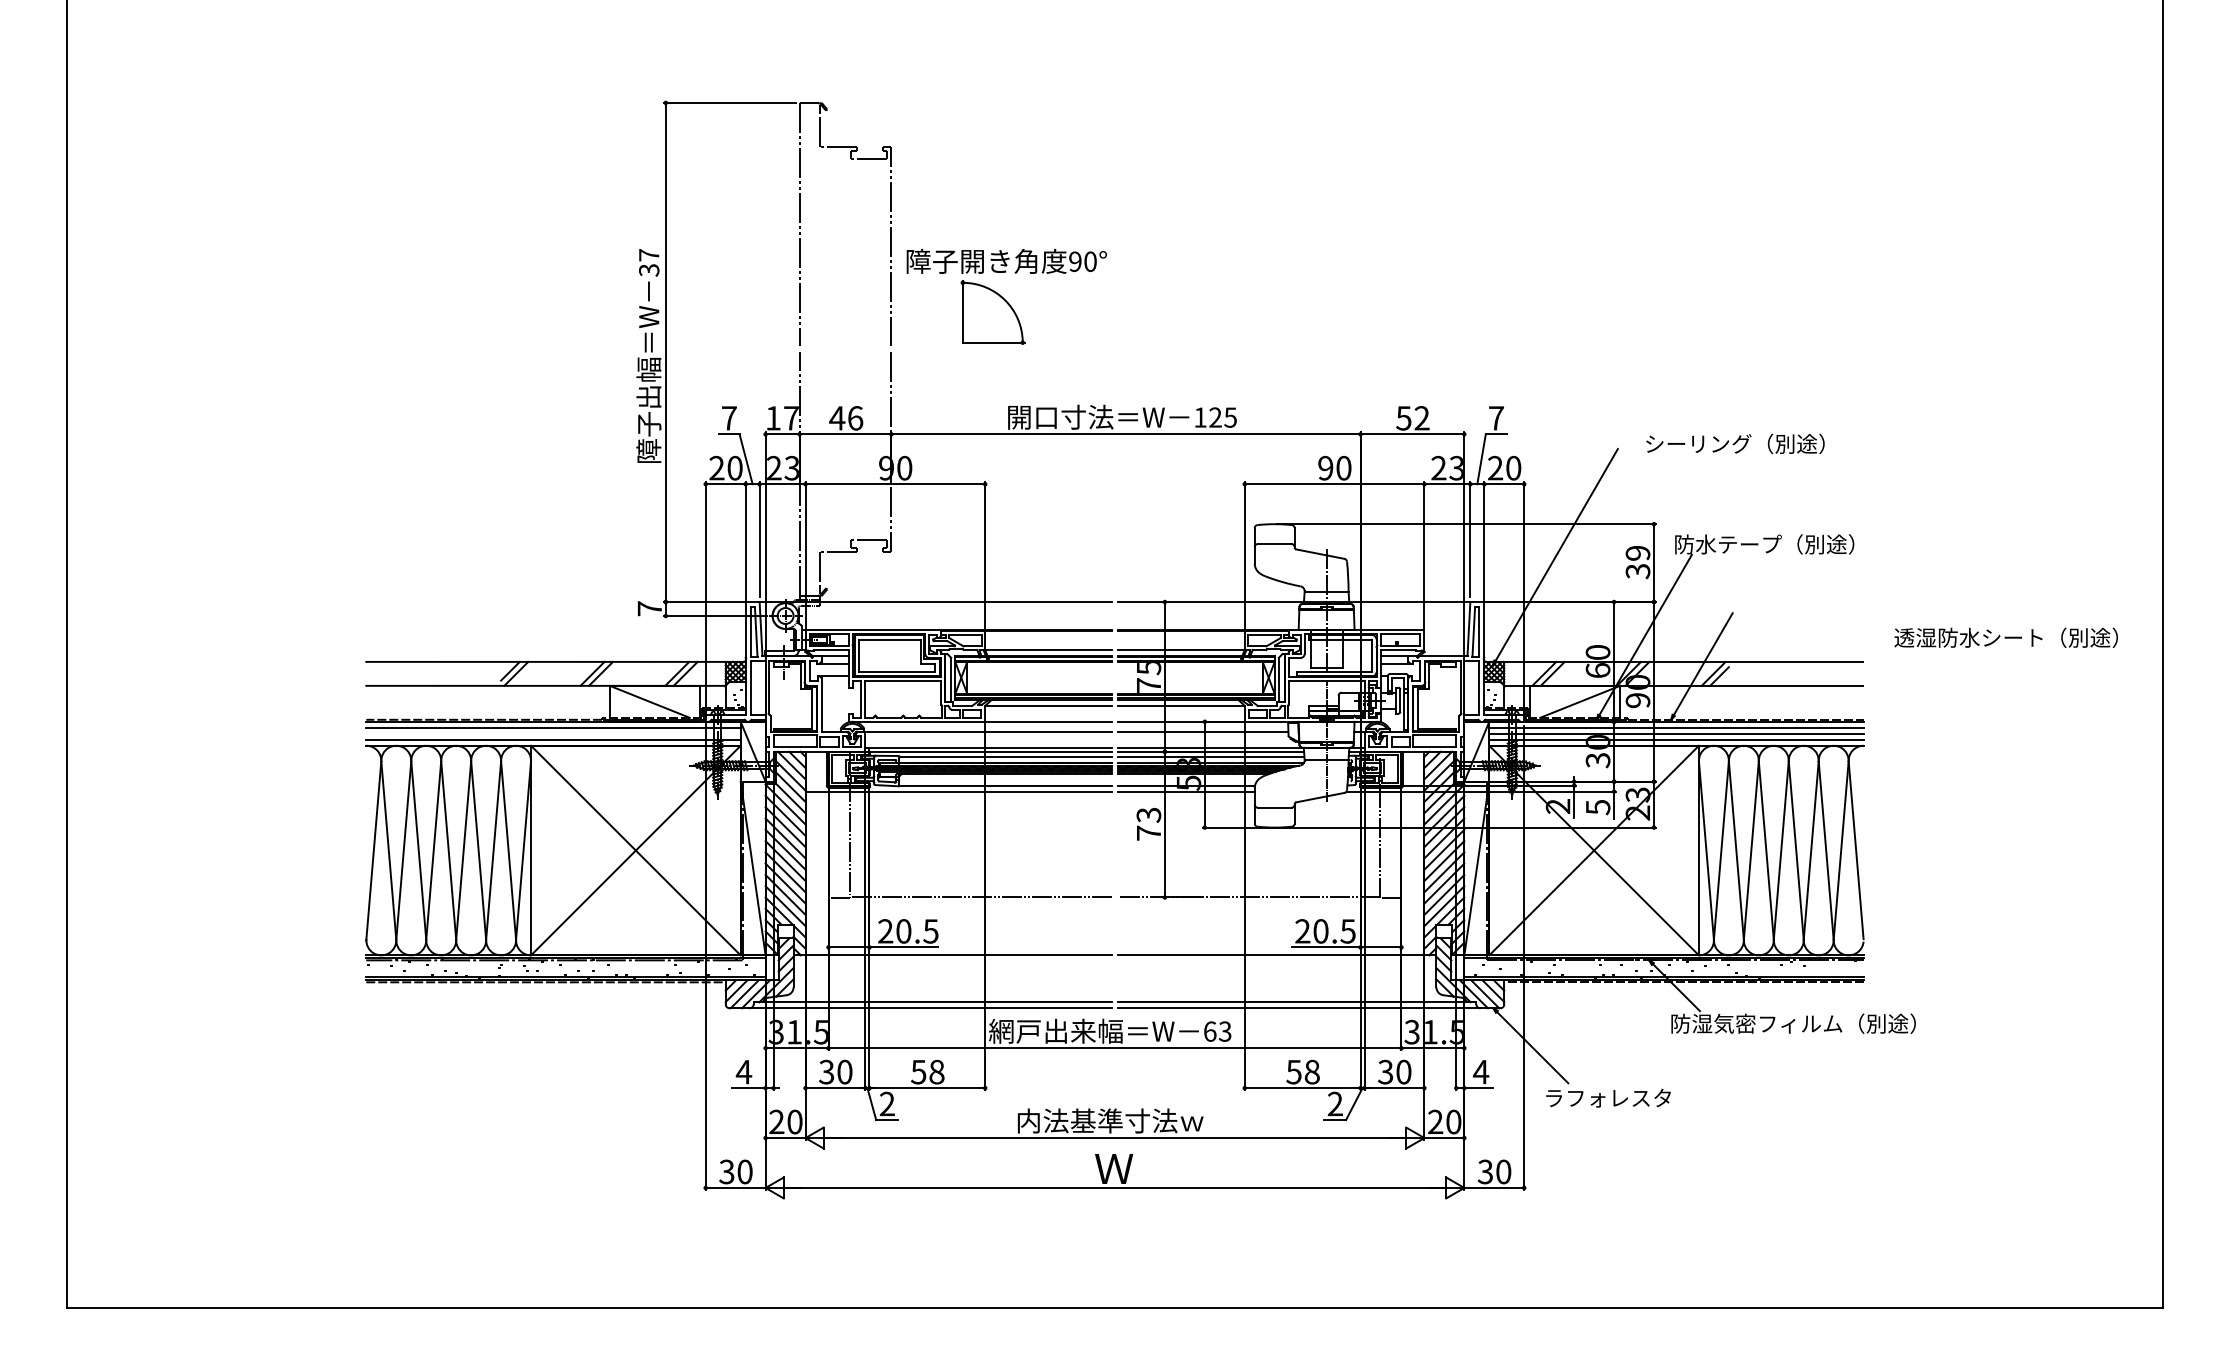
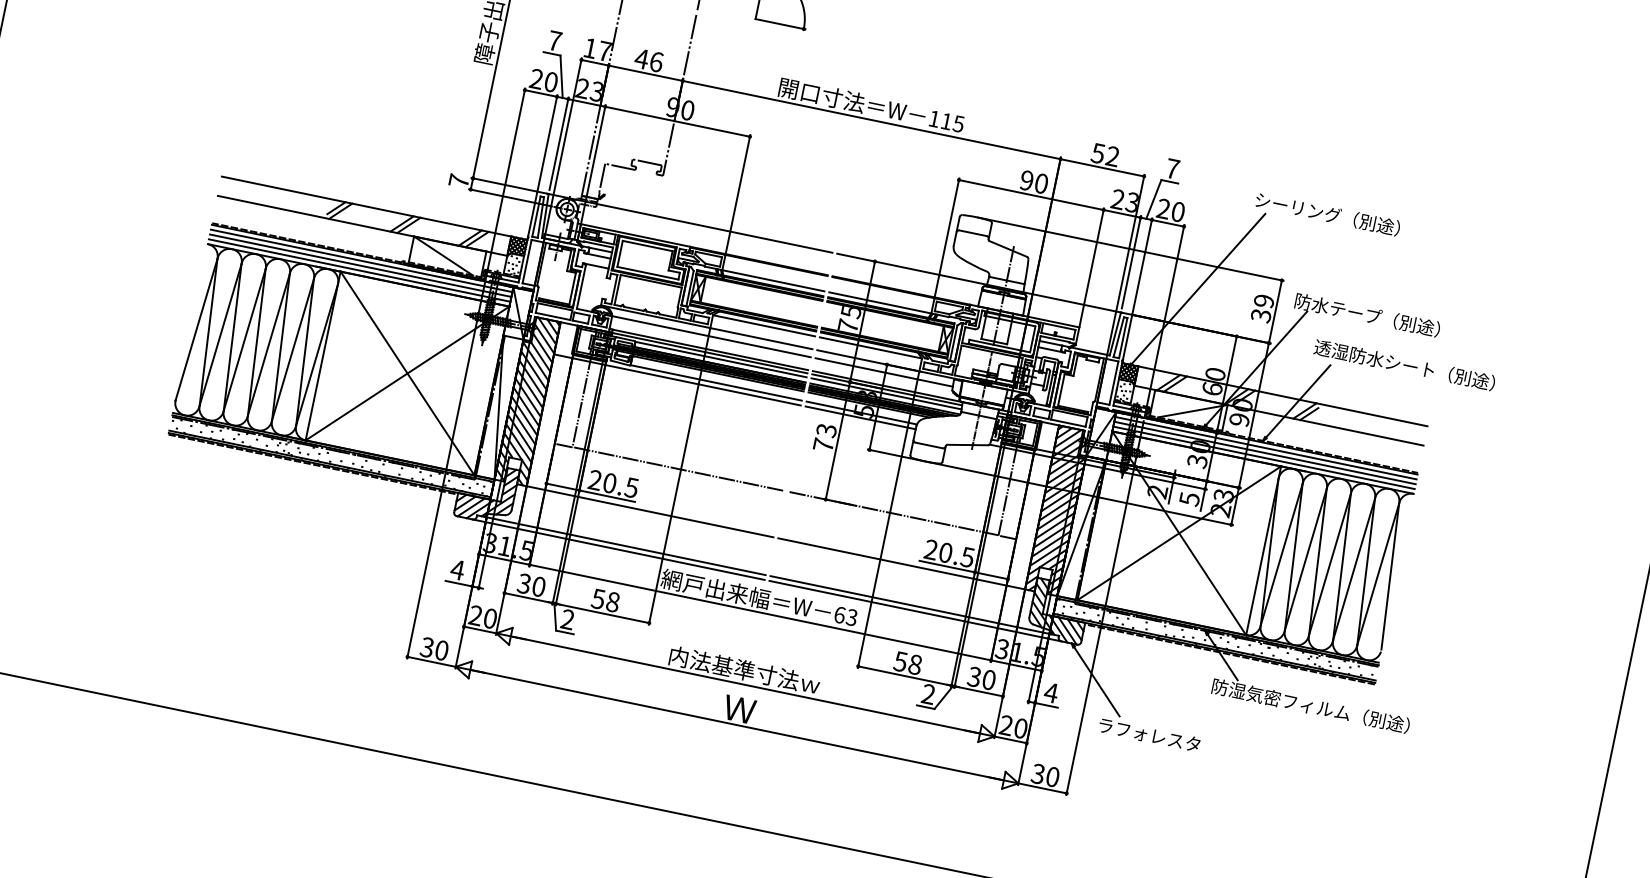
text: (1215, 417) -> (946, 121), 125 -> 115
text: (1735, 443) -> (1328, 213), moved
text: (2005, 637) -> (1404, 364), moved
line: (553, 733) -> (360, 265), added

